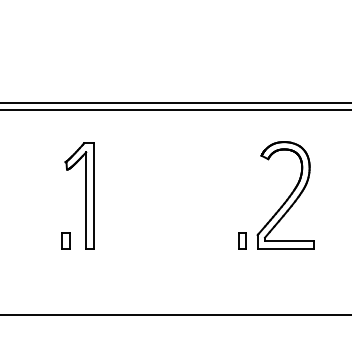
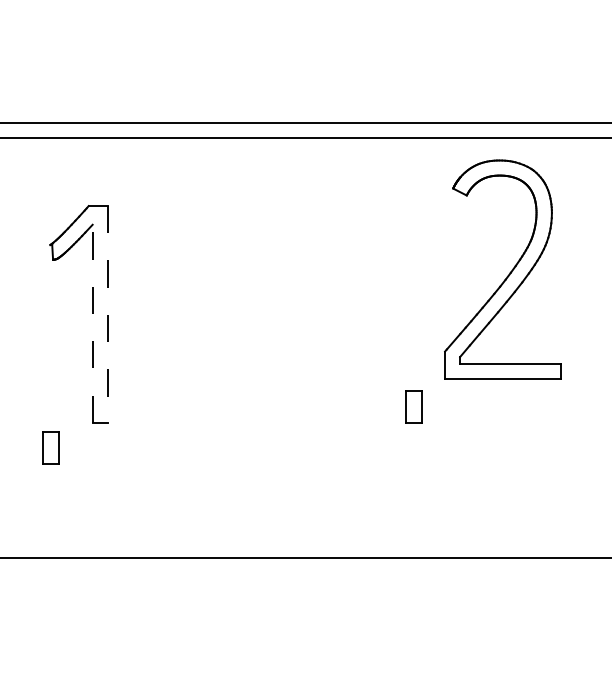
part: (285, 195) -> (502, 270), moved
line: (93, 196) -> (107, 315), solid -> dashed
line: (86, 200) -> (93, 323), solid -> dashed
part: (65, 240) -> (50, 446), moved

